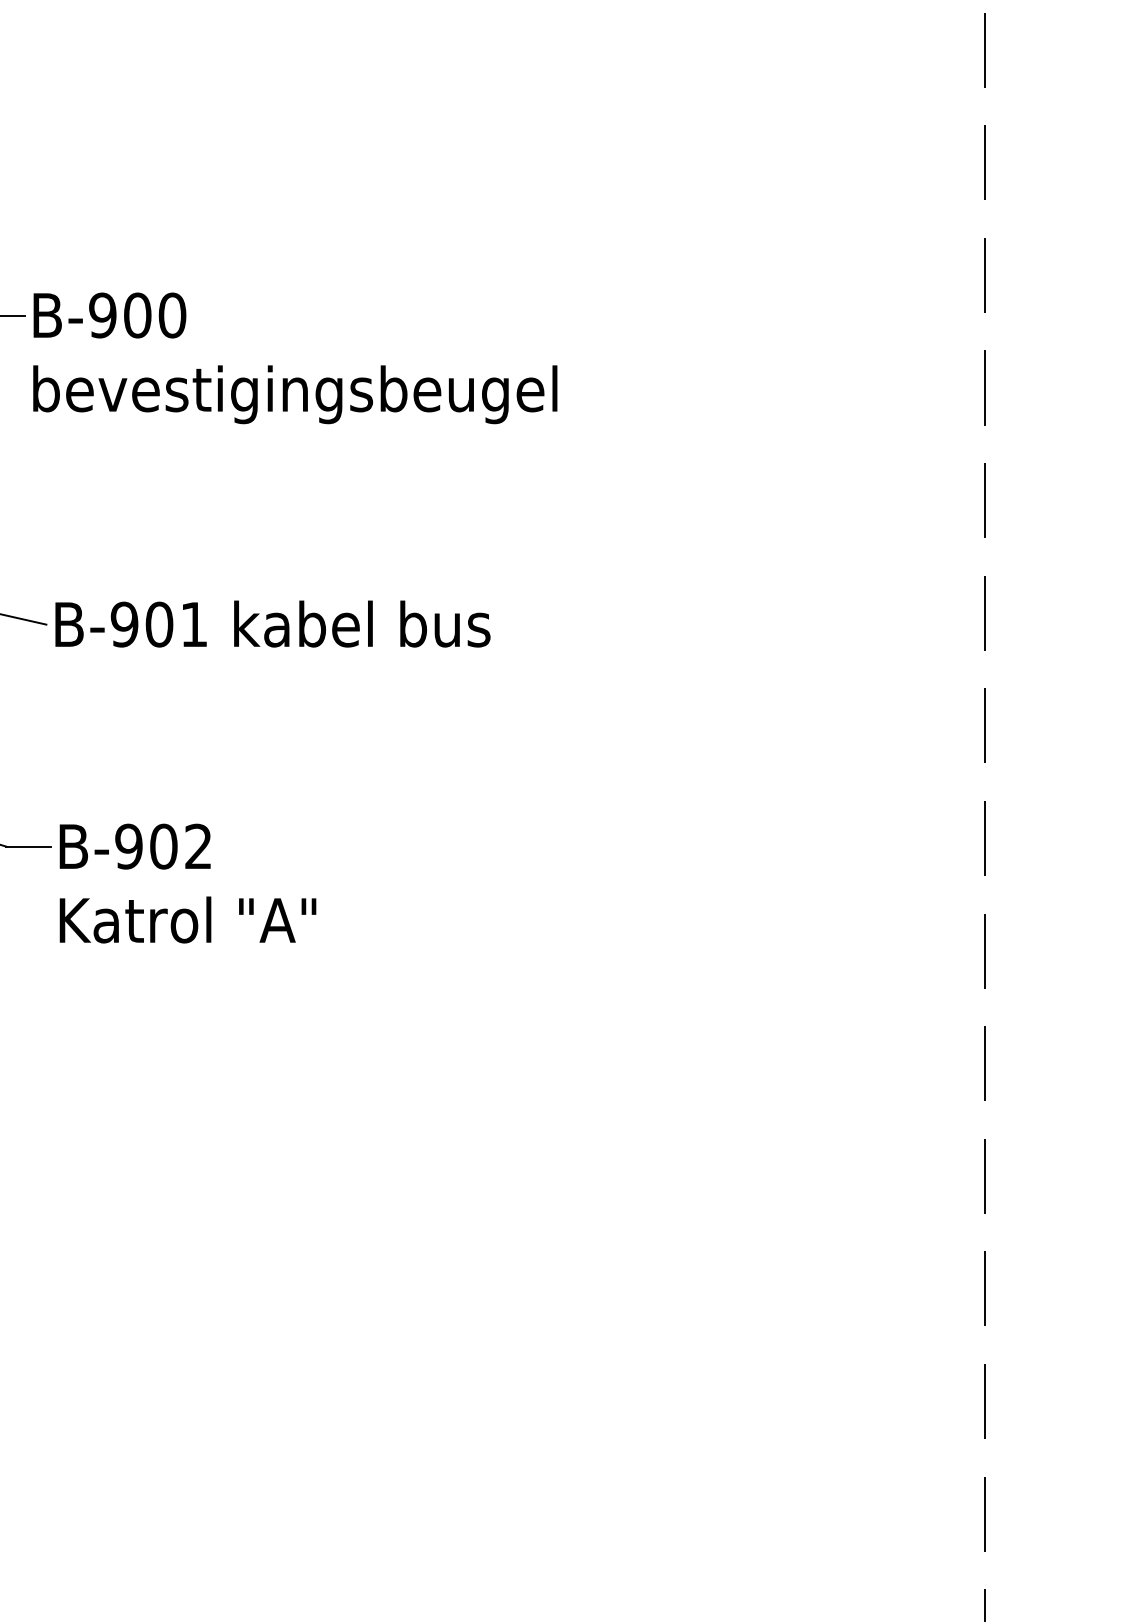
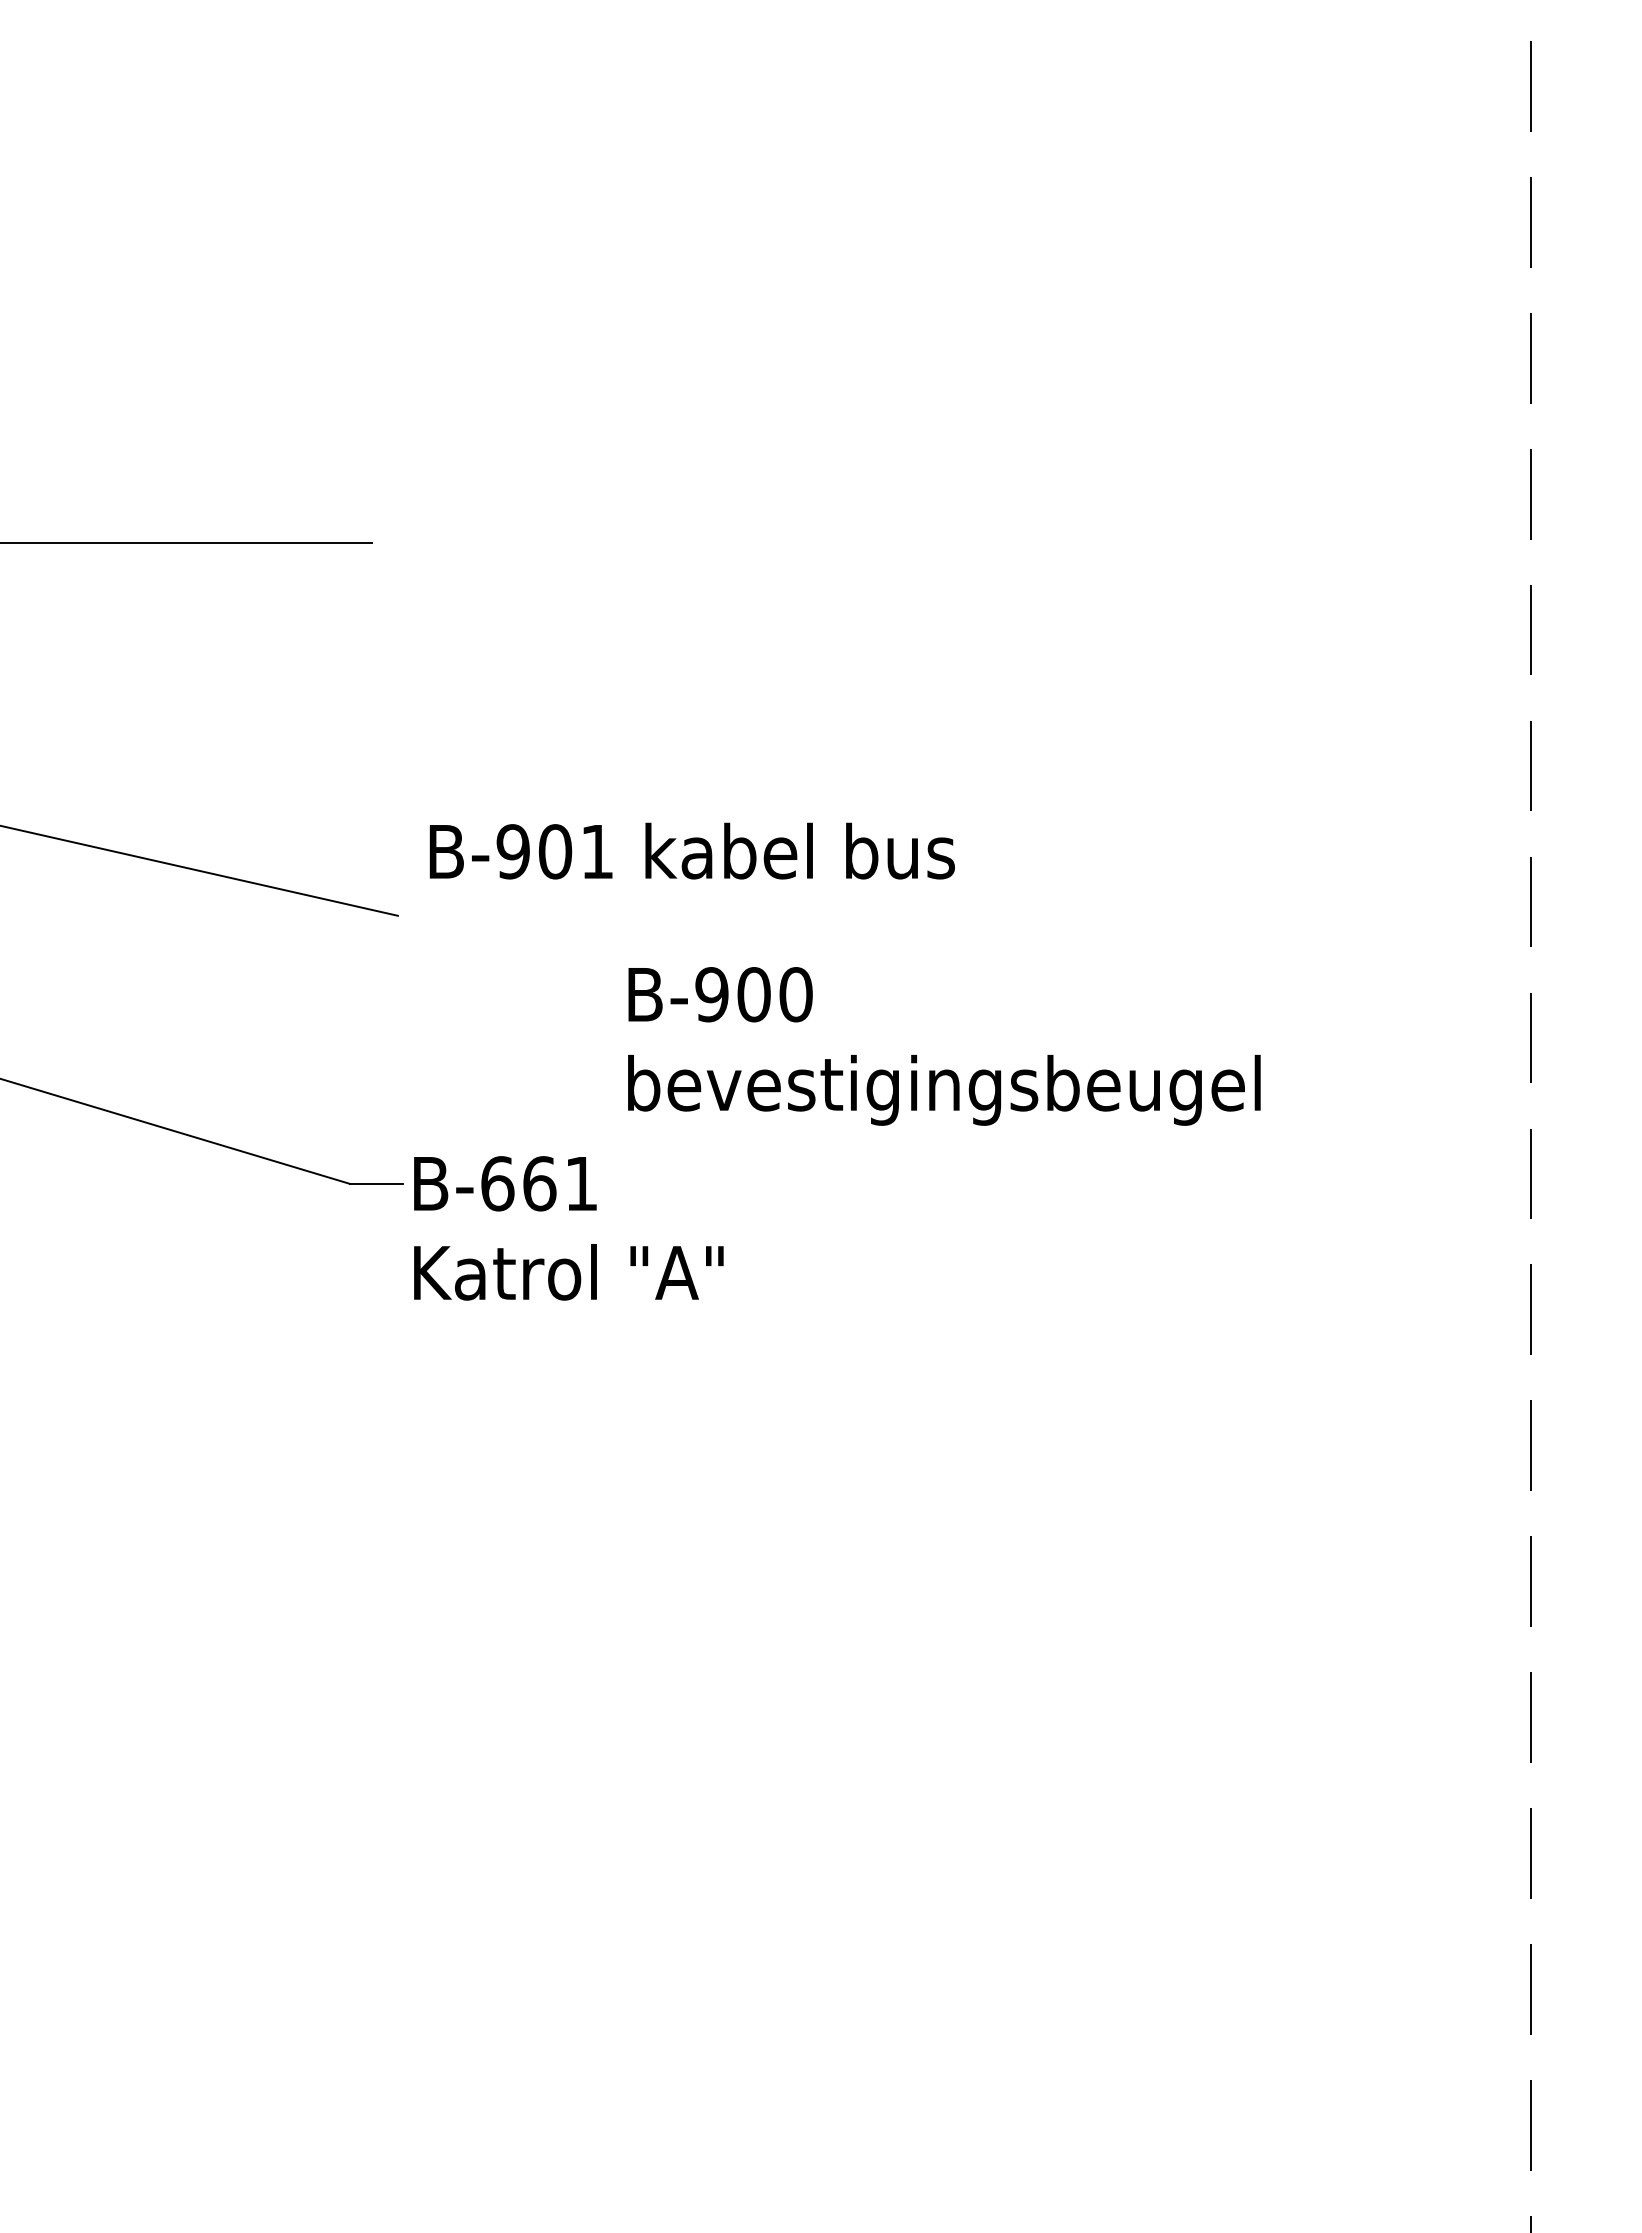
text: (295, 358) -> (944, 1046), moved
text: (272, 623) -> (691, 850), moved
text: (162, 846) -> (538, 1183), B-902 -> B-661

